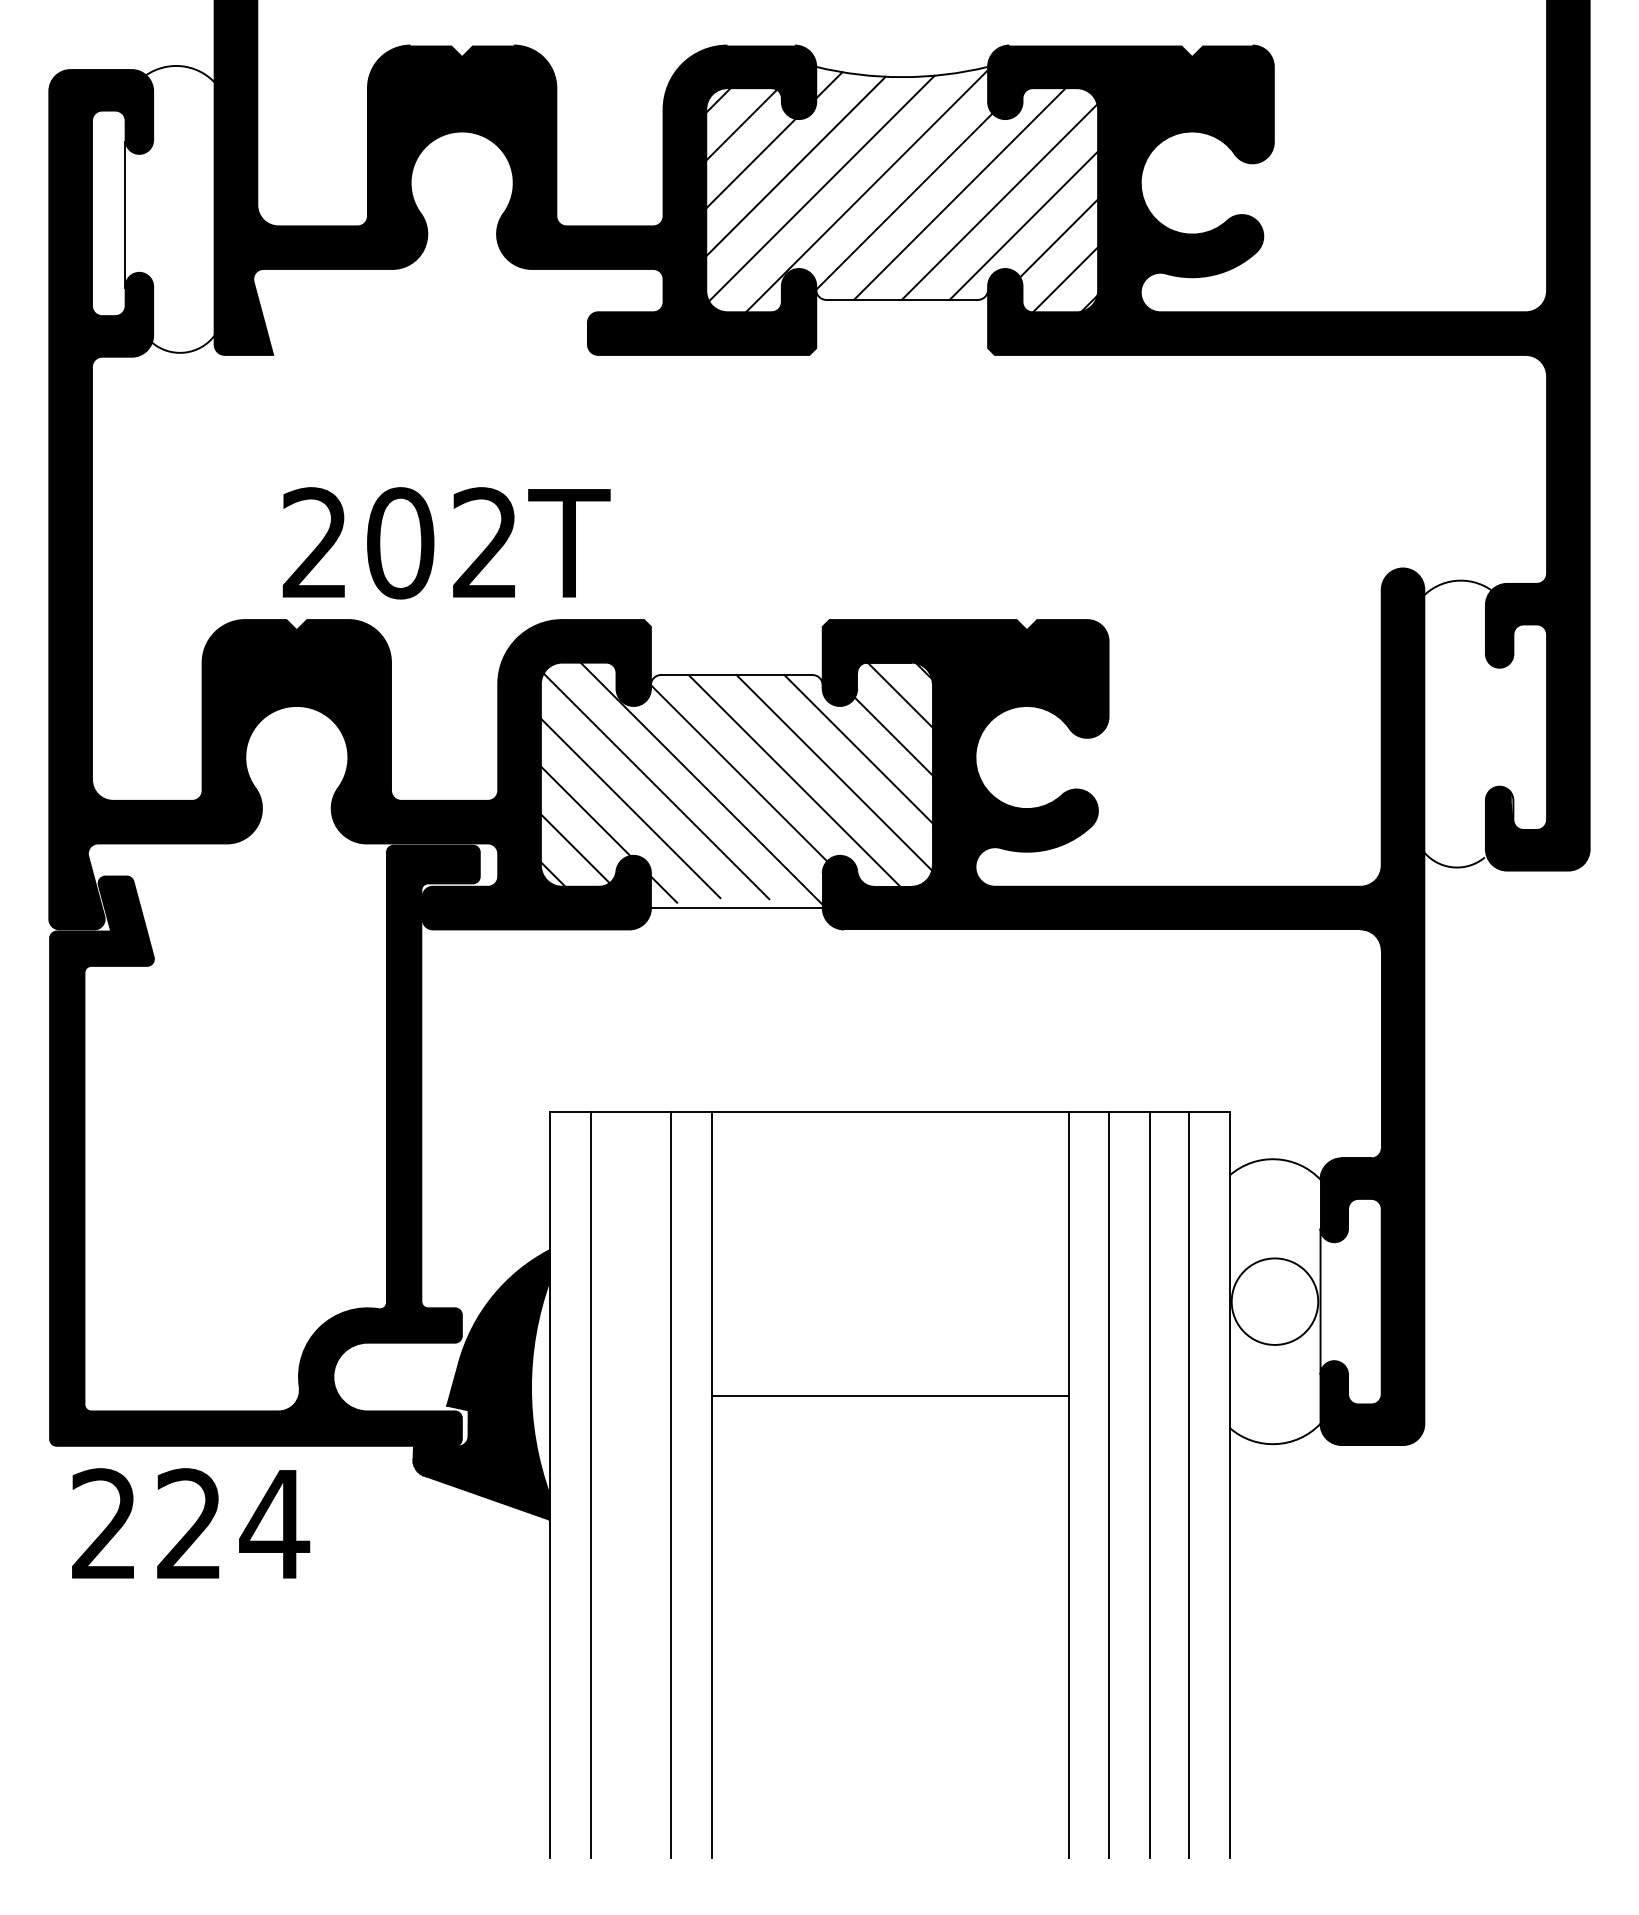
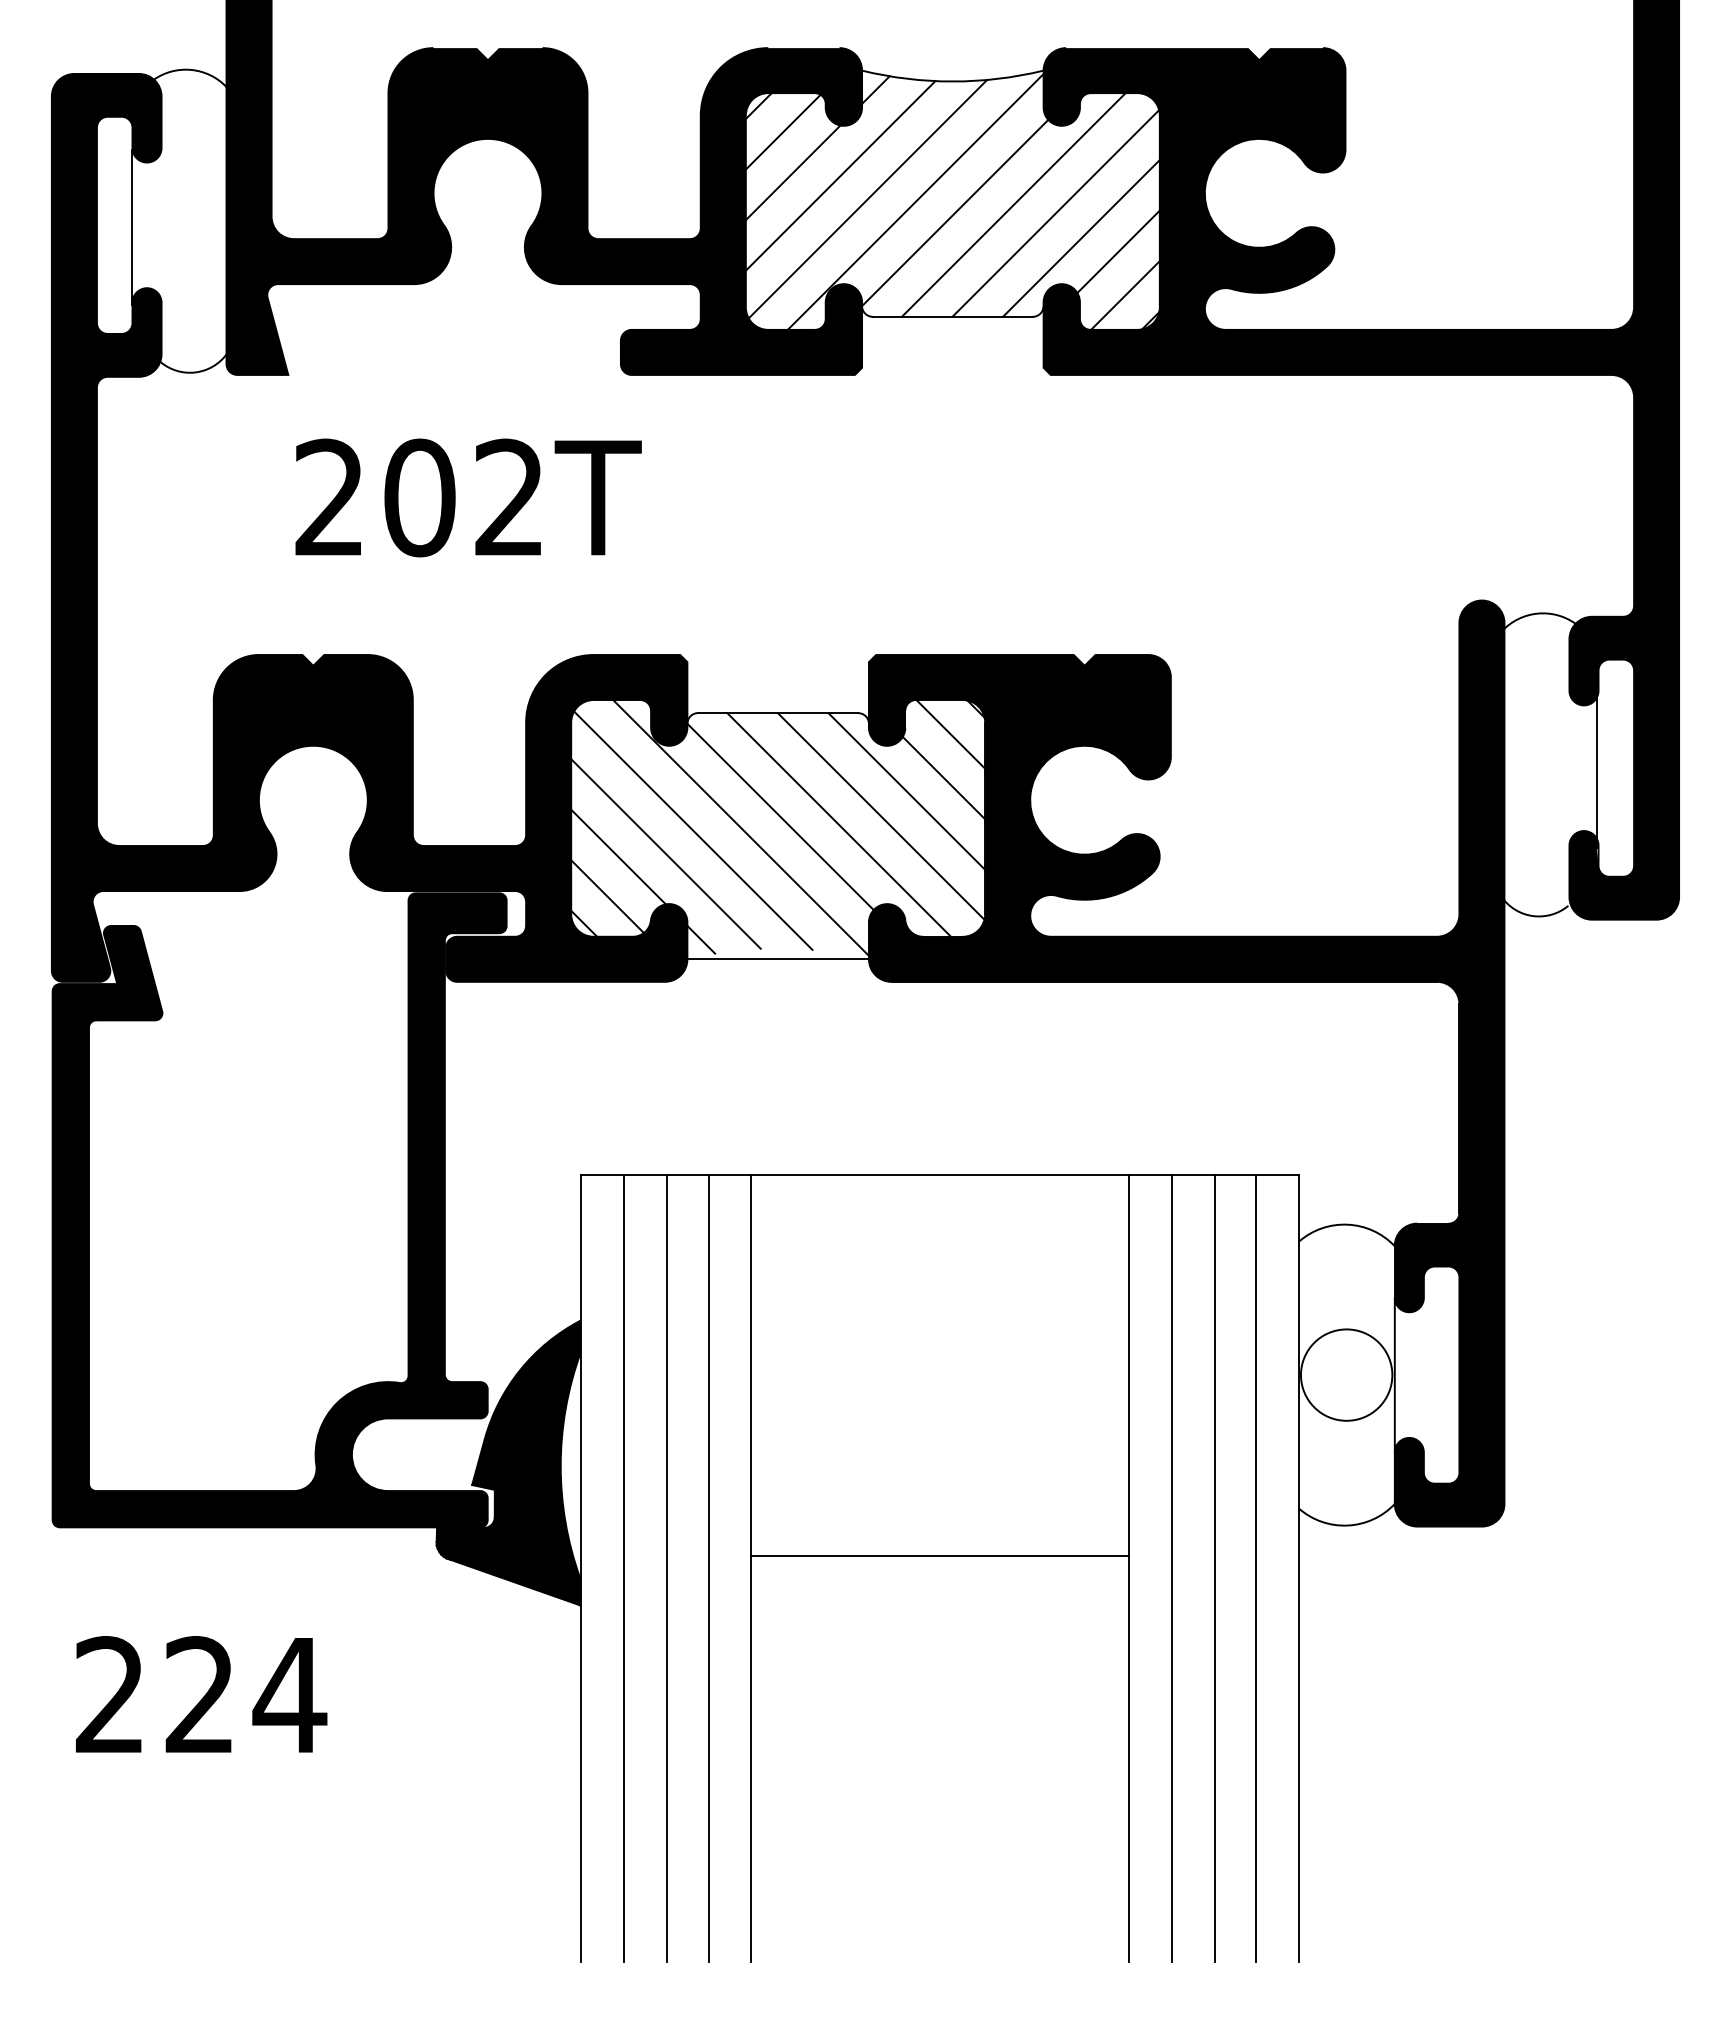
text: (446, 542) -> (468, 497), moved
line: (1511, 729) -> (1596, 770), added
line: (889, 1395) -> (939, 1555), moved
line: (632, 1484) -> (667, 1568), added
text: (190, 1523) -> (201, 1694), moved

